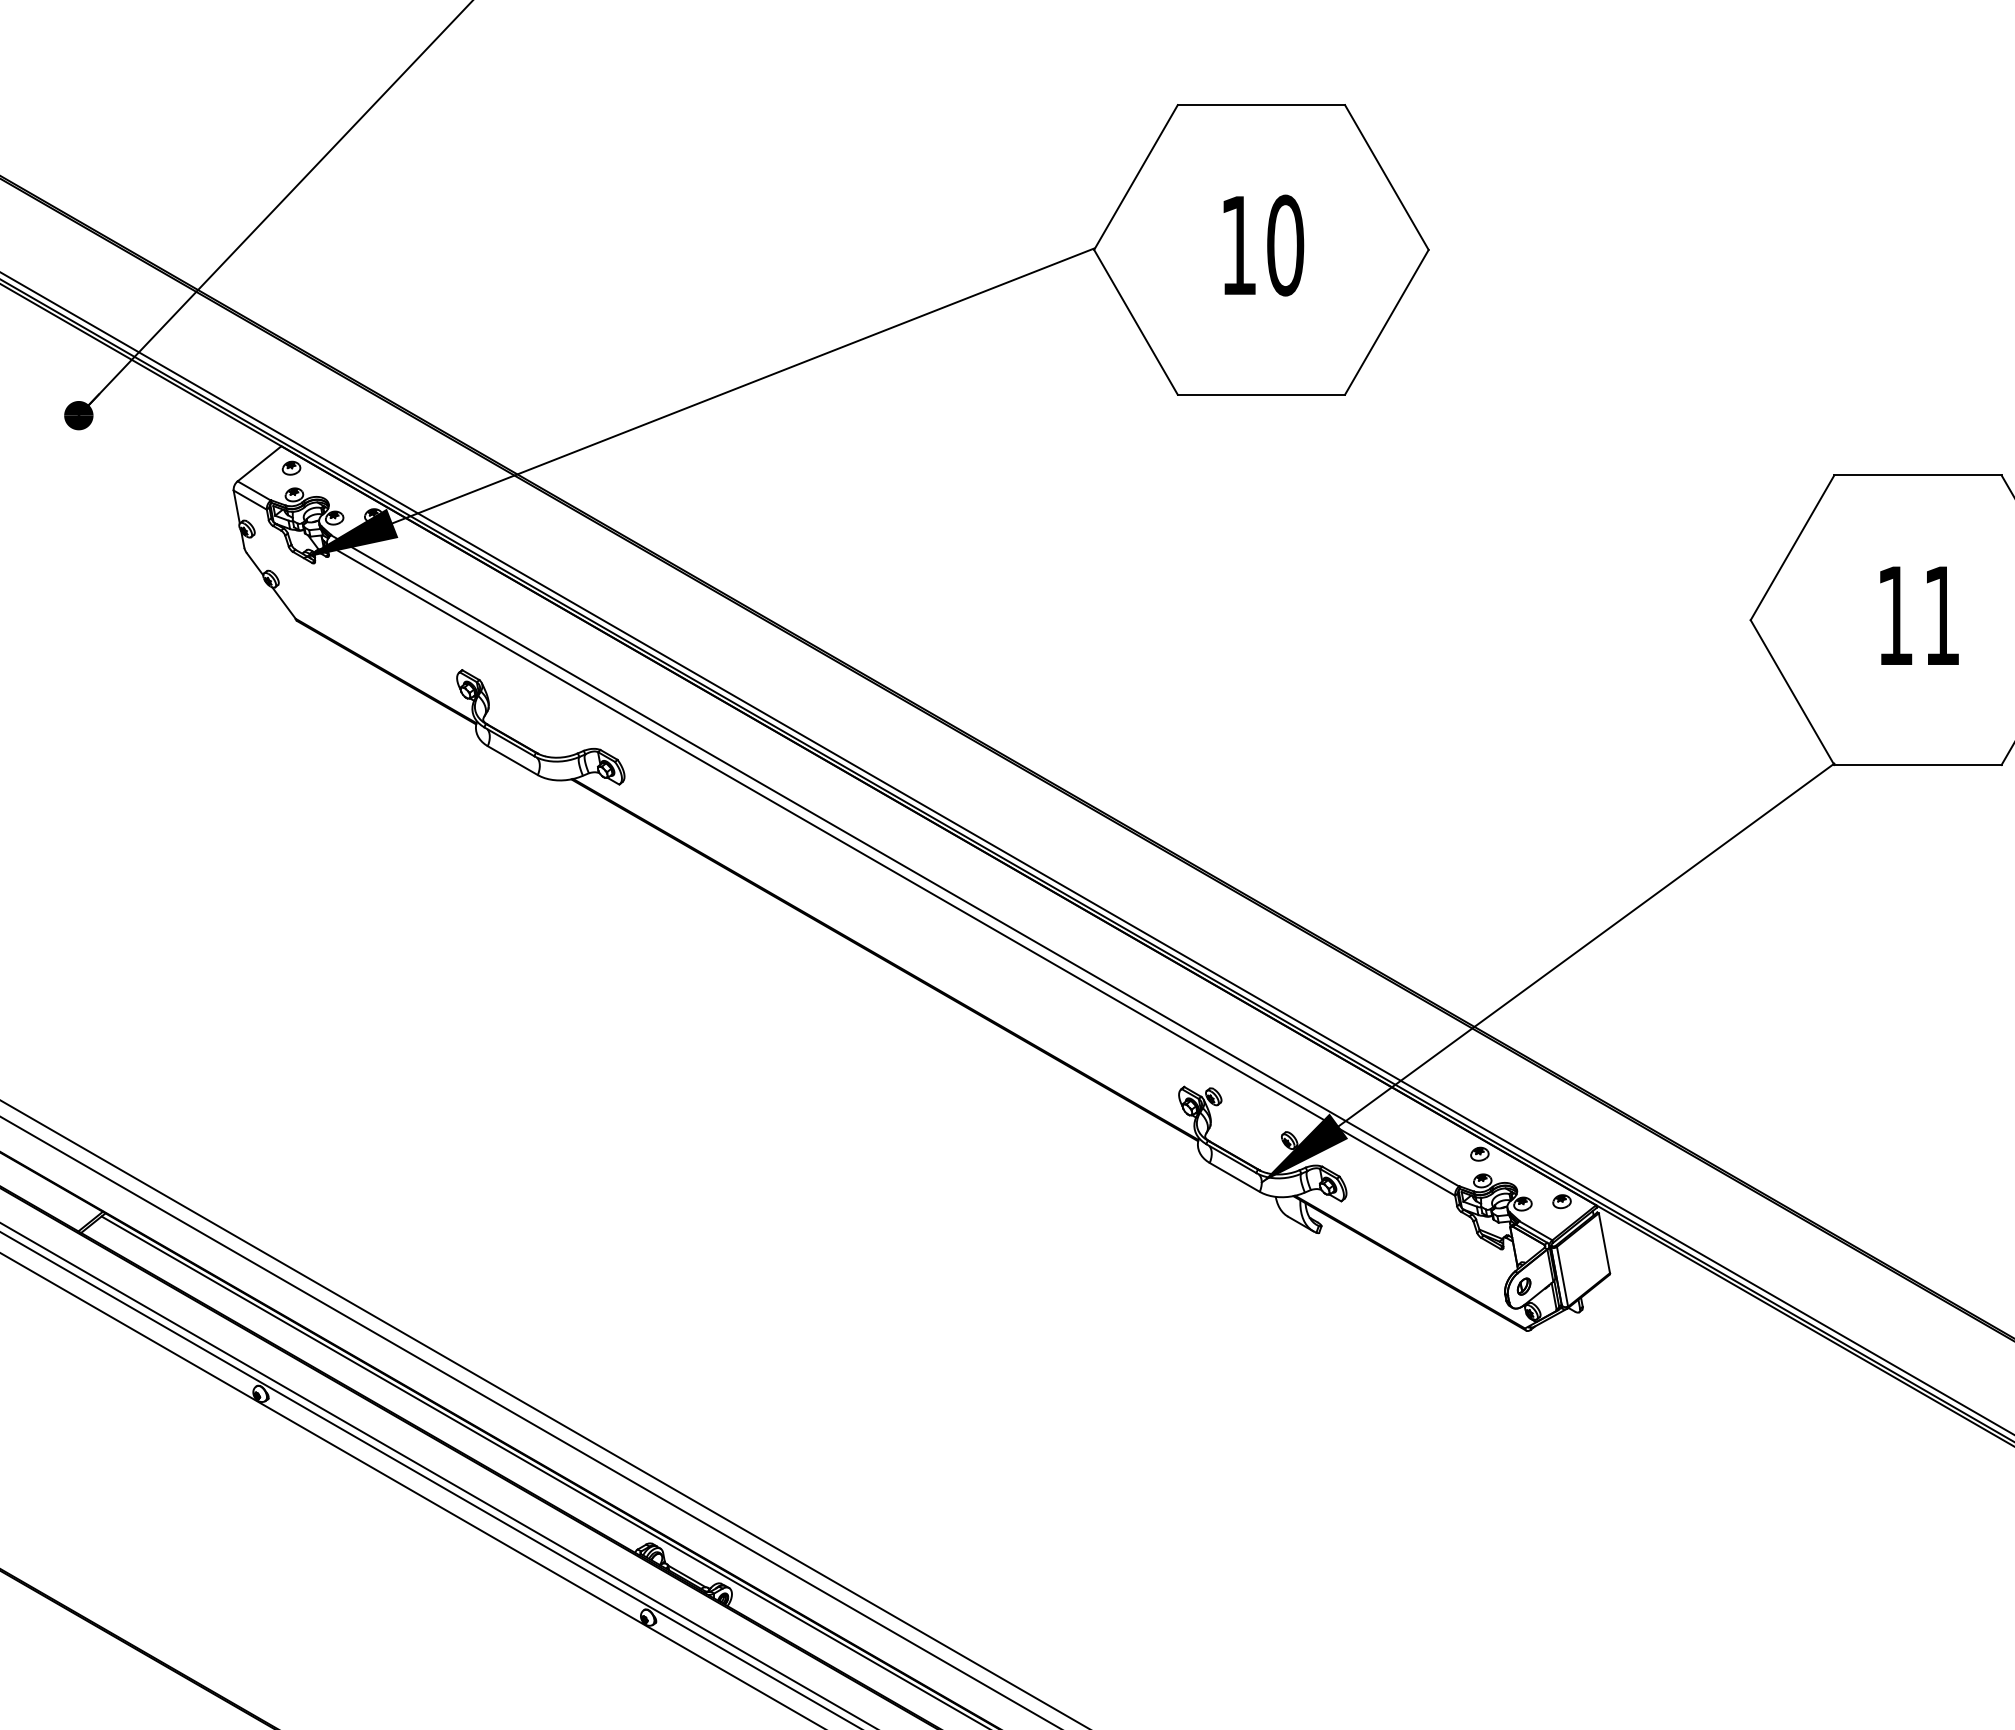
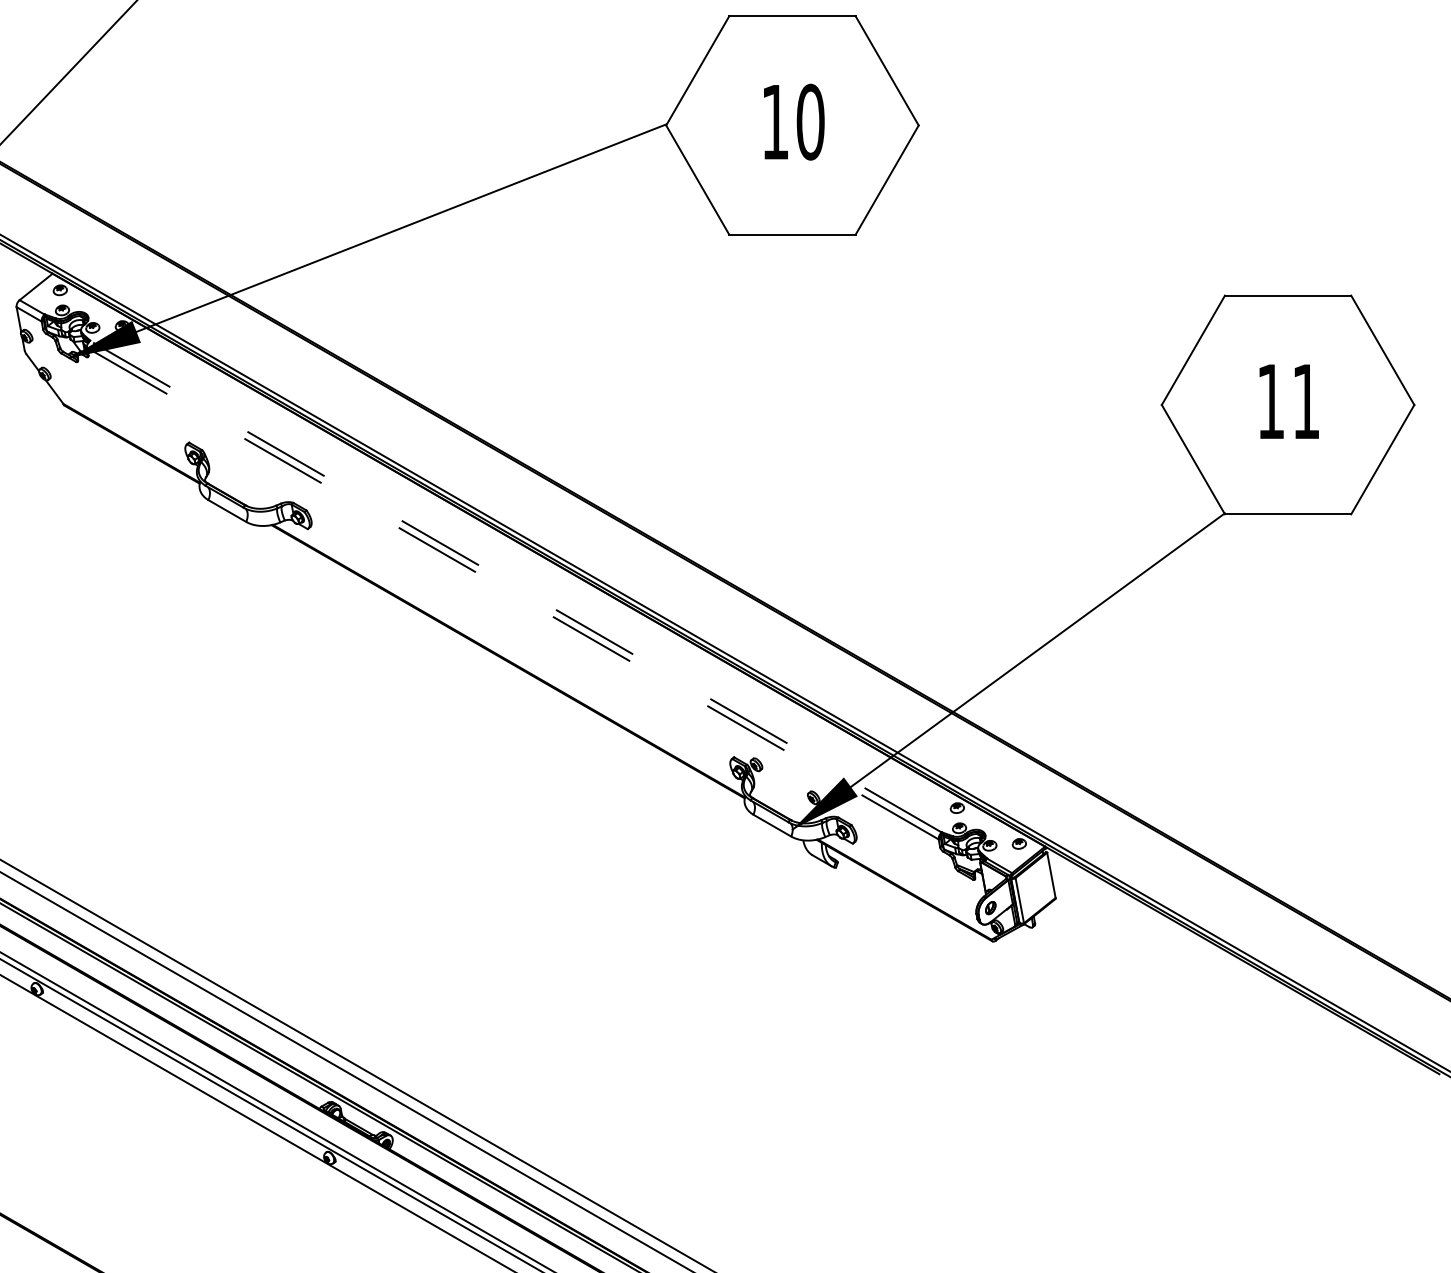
line: (894, 860) -> (515, 586), solid -> dashed
line: (890, 869) -> (512, 593), solid -> dashed

